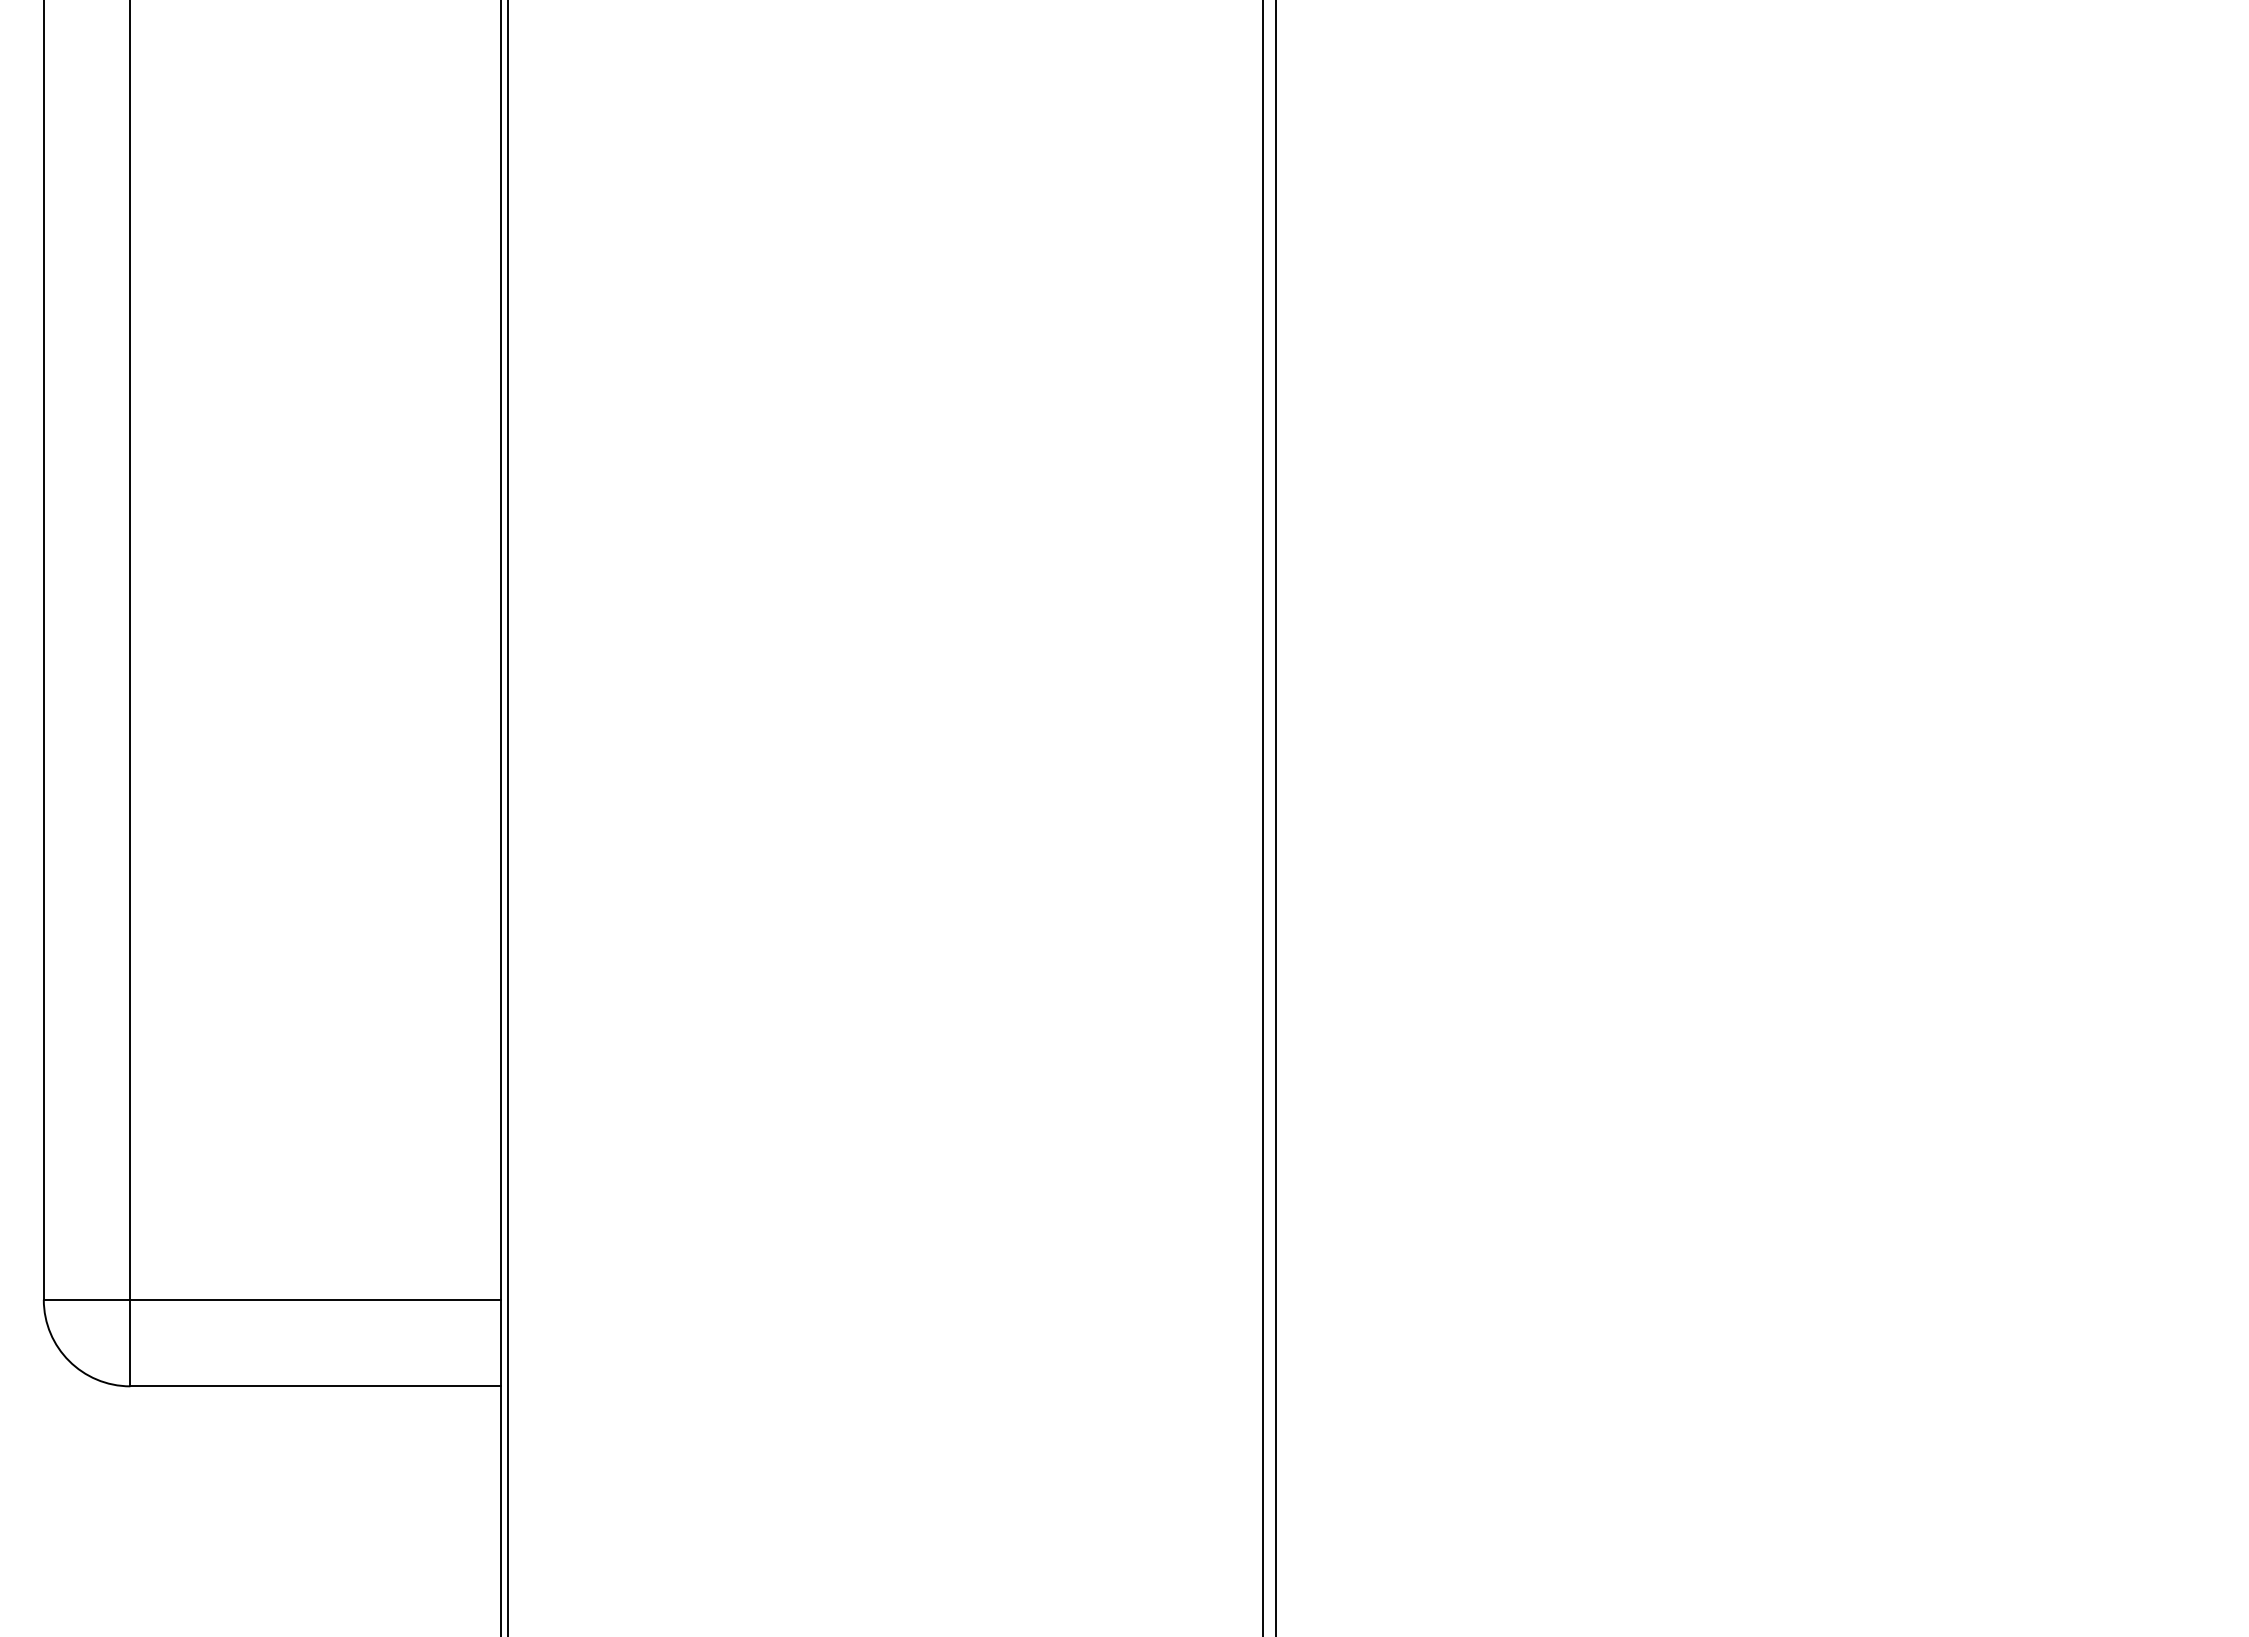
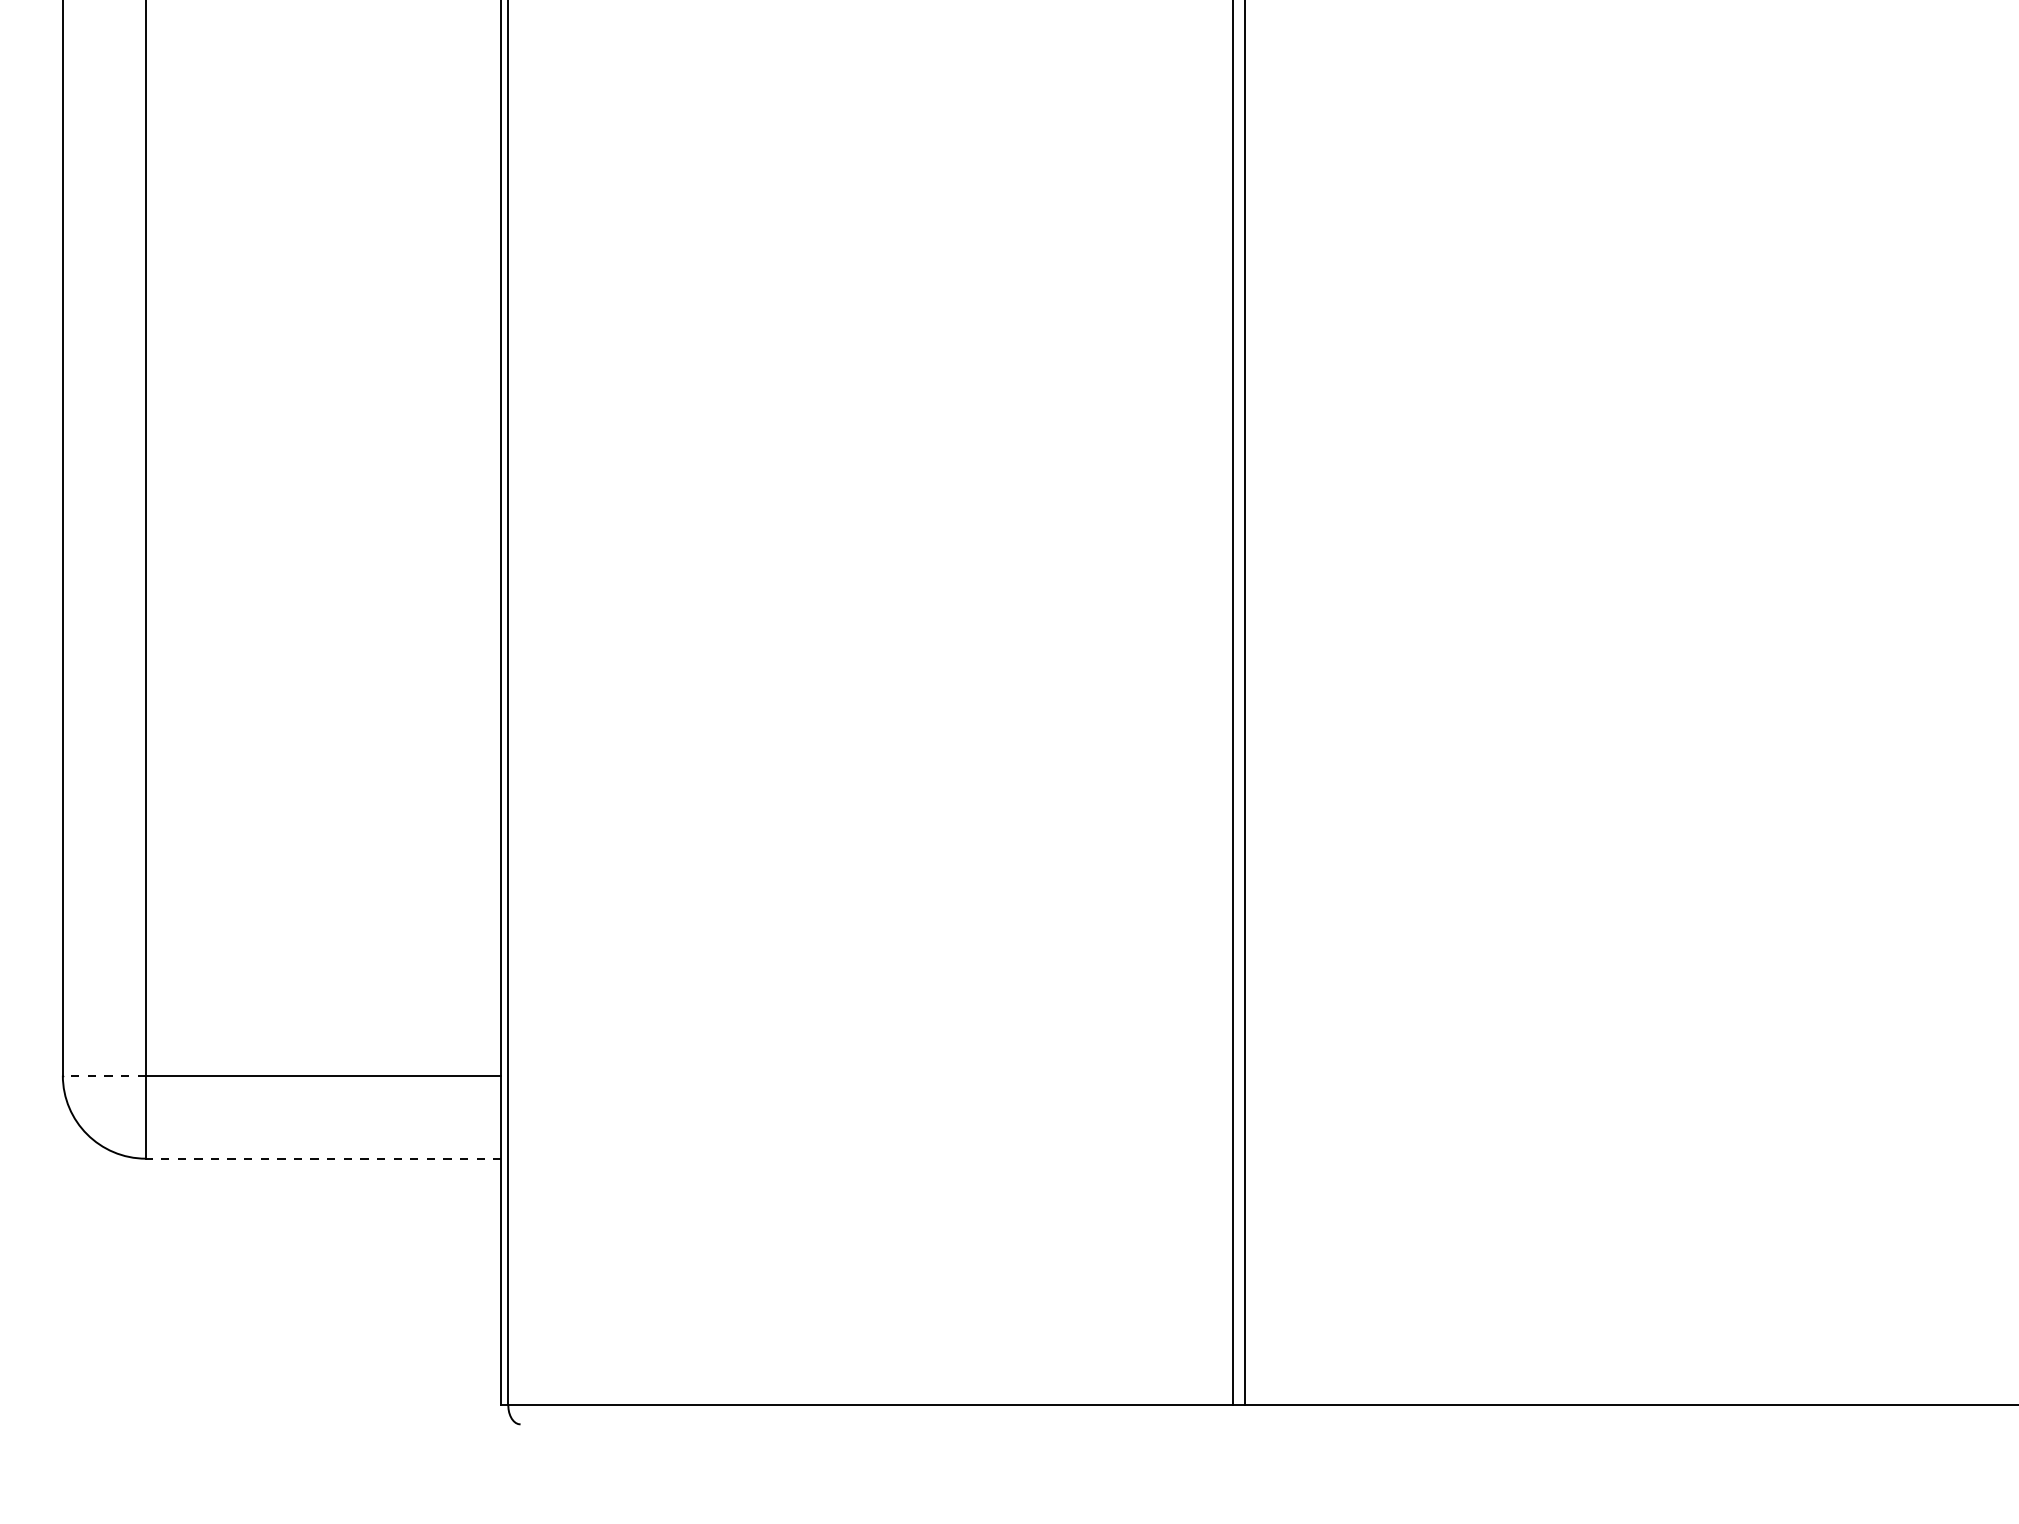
line: (86, 1299) -> (103, 1075), solid -> dashed
line: (315, 1386) -> (323, 1158), solid -> dashed

